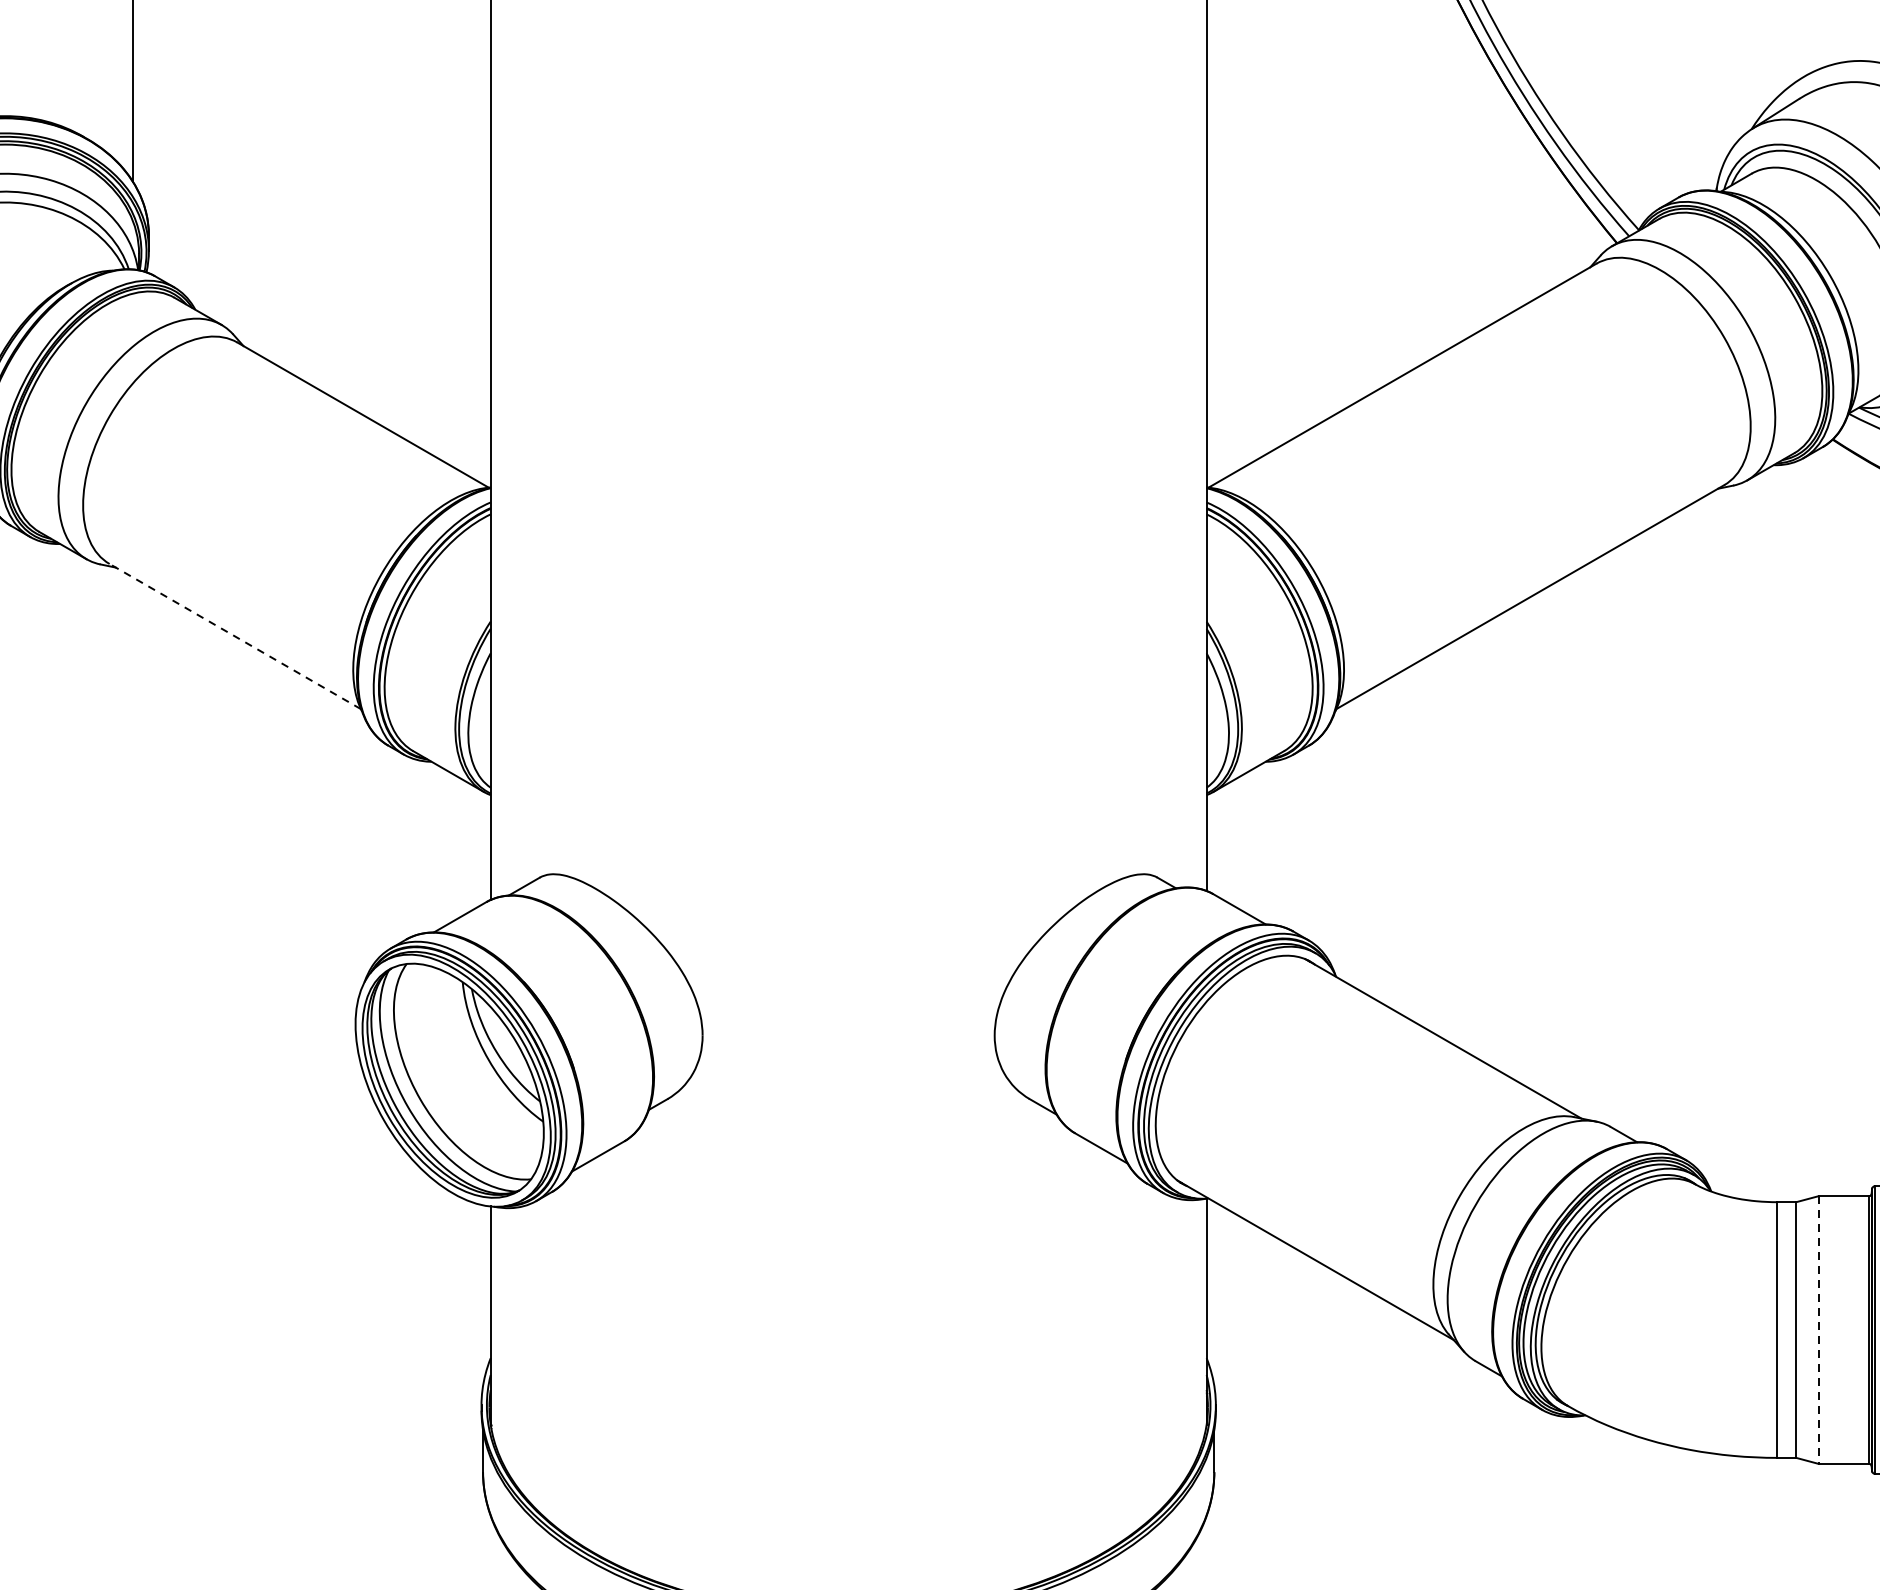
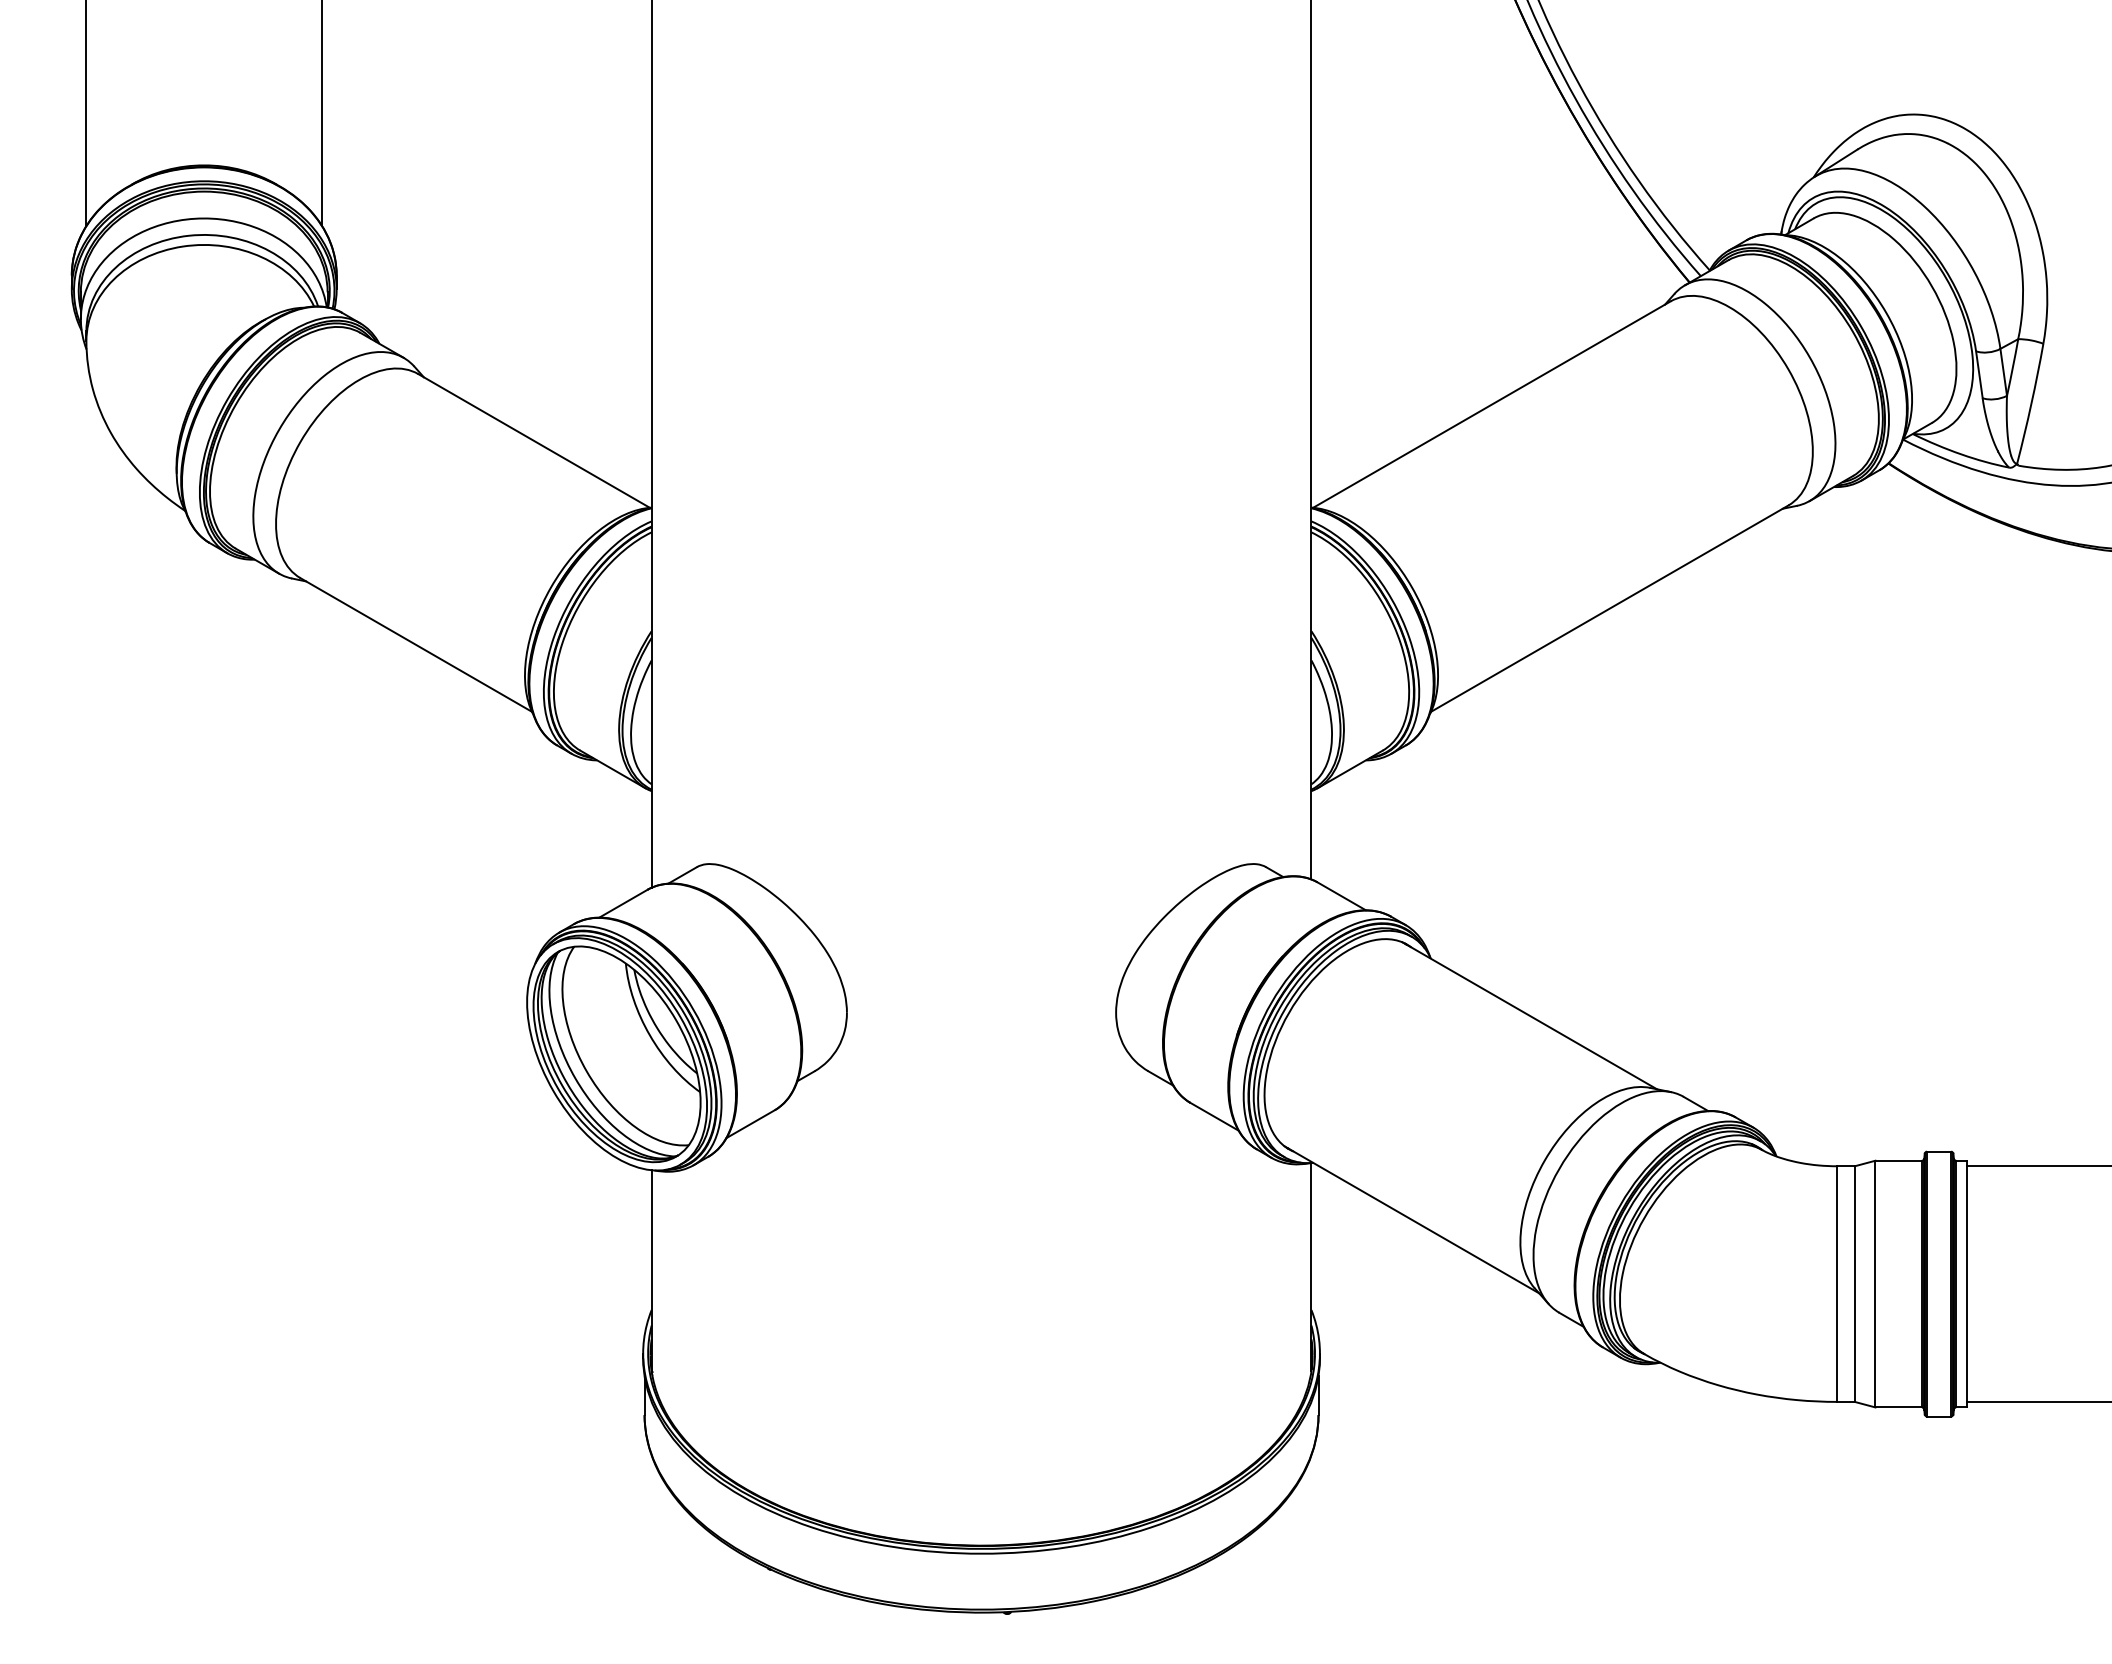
line: (235, 636) -> (416, 644), dashed -> solid
line: (1818, 1330) -> (1875, 1284), dashed -> solid

